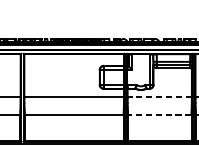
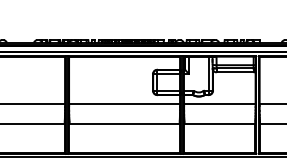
line: (159, 96) -> (219, 103), dashed -> solid
line: (159, 114) -> (219, 123), dashed -> solid

